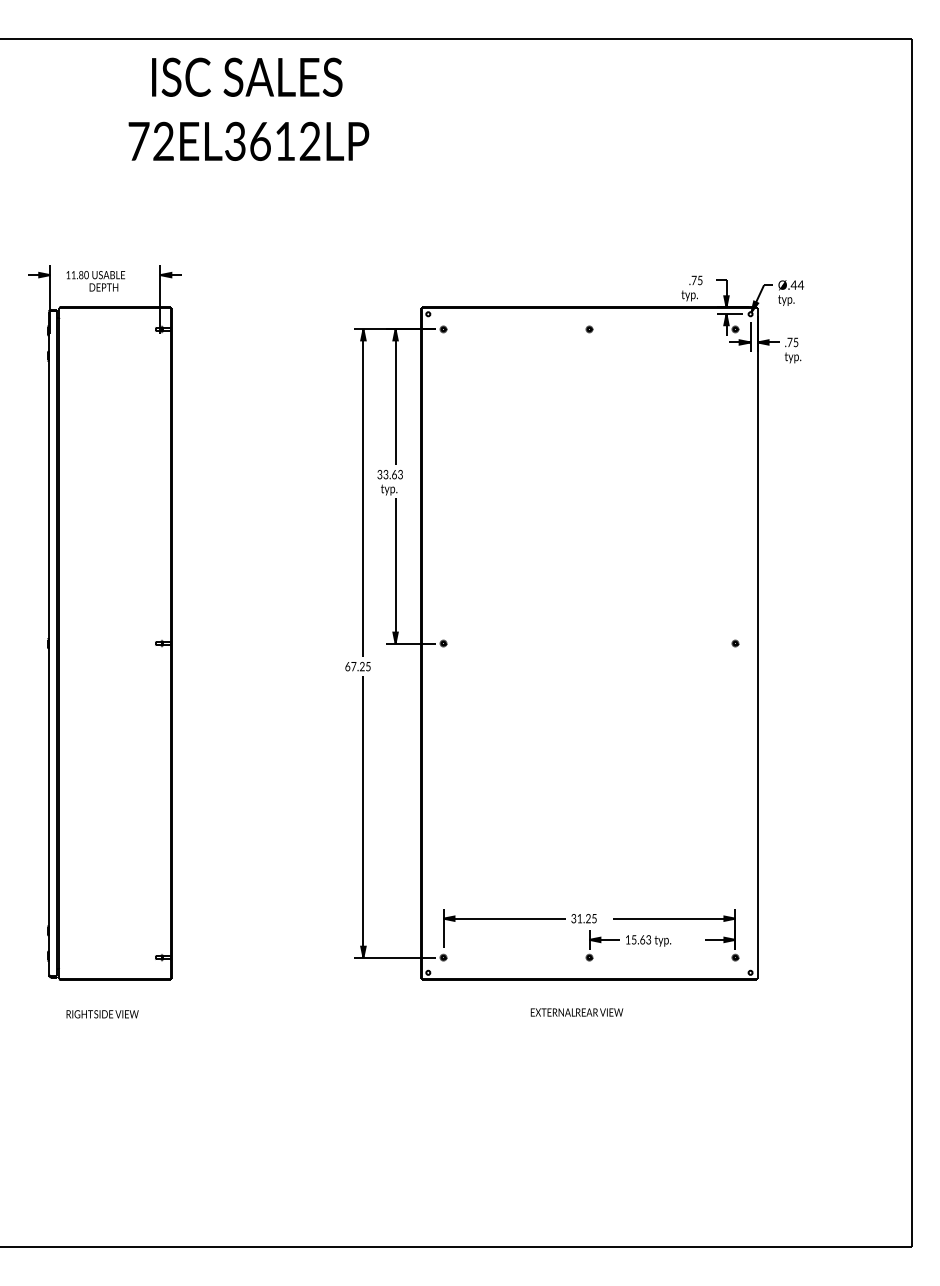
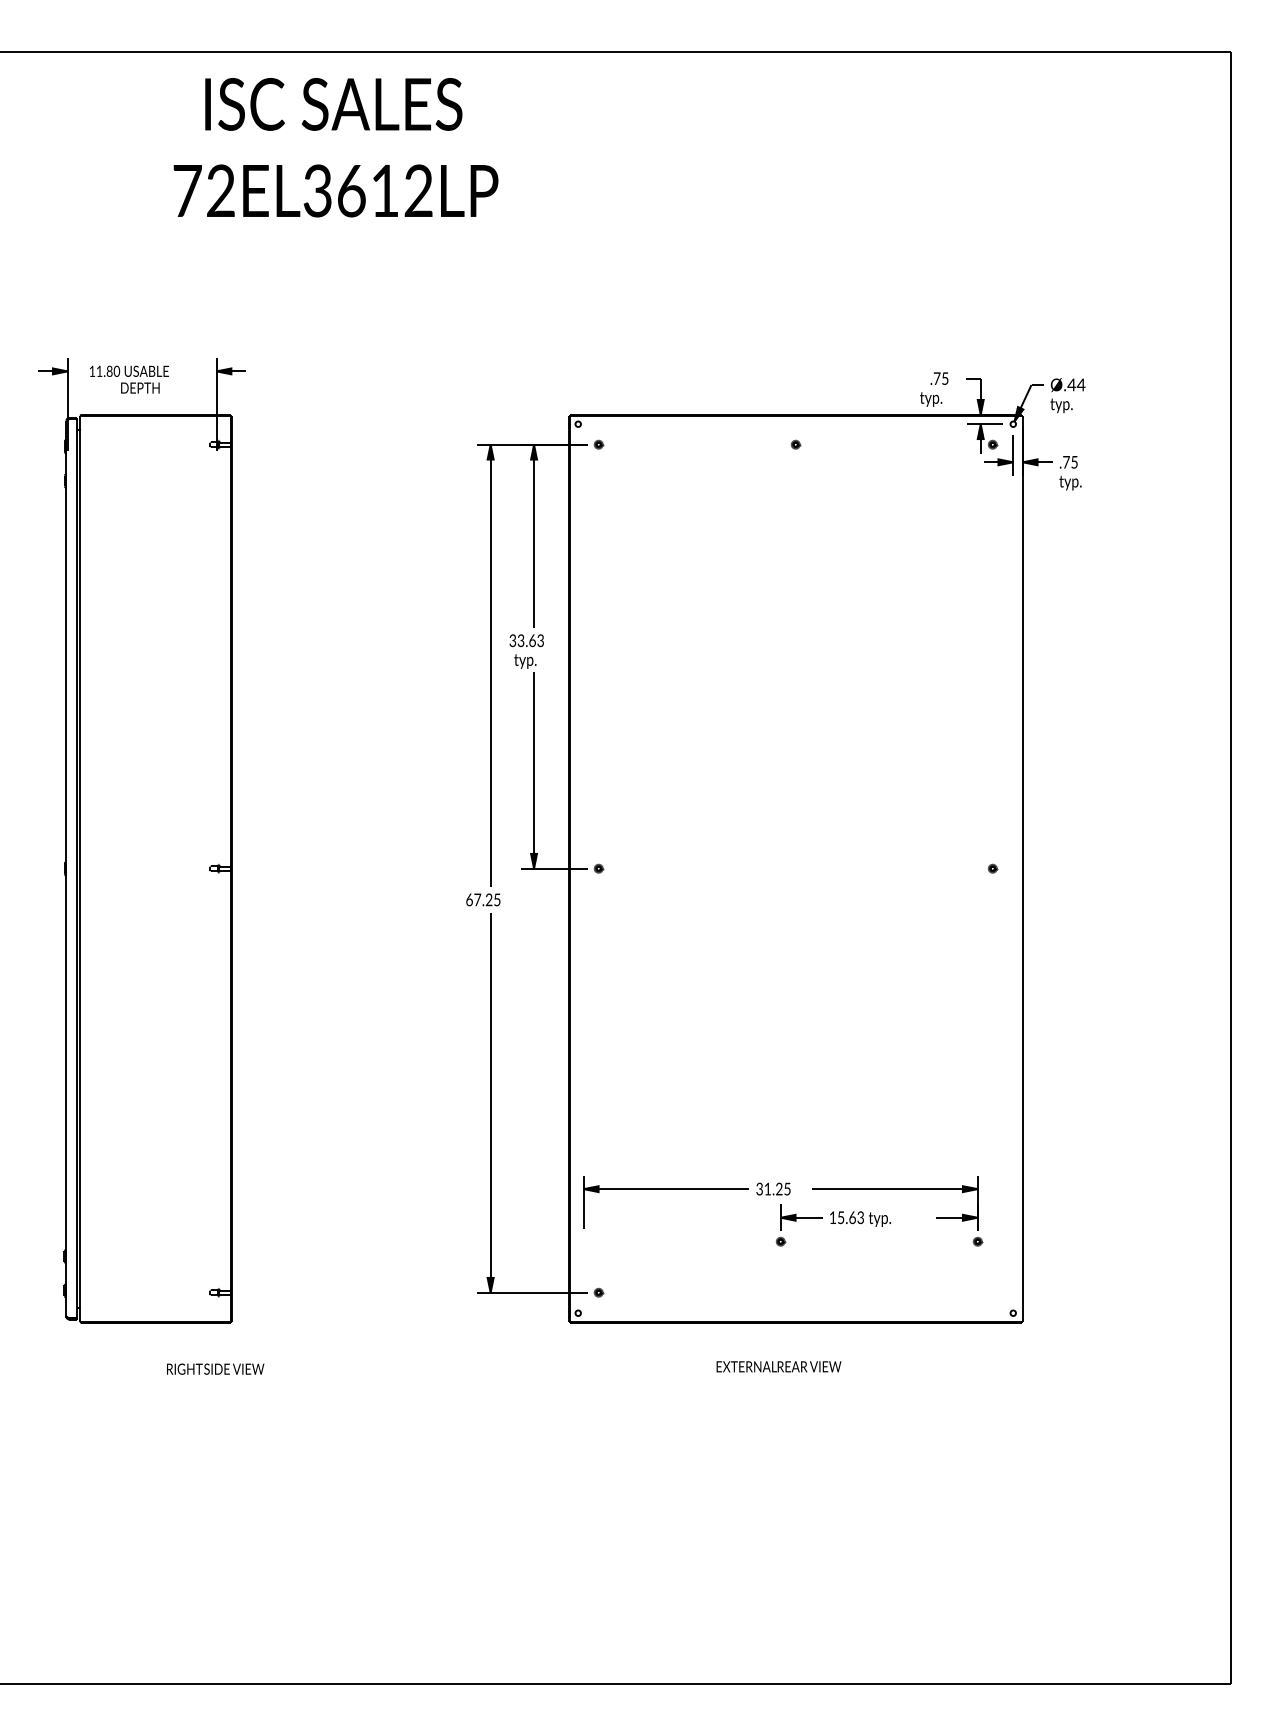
part: (591, 935) -> (783, 1211), moved
text: (102, 1013) -> (215, 1368), moved

